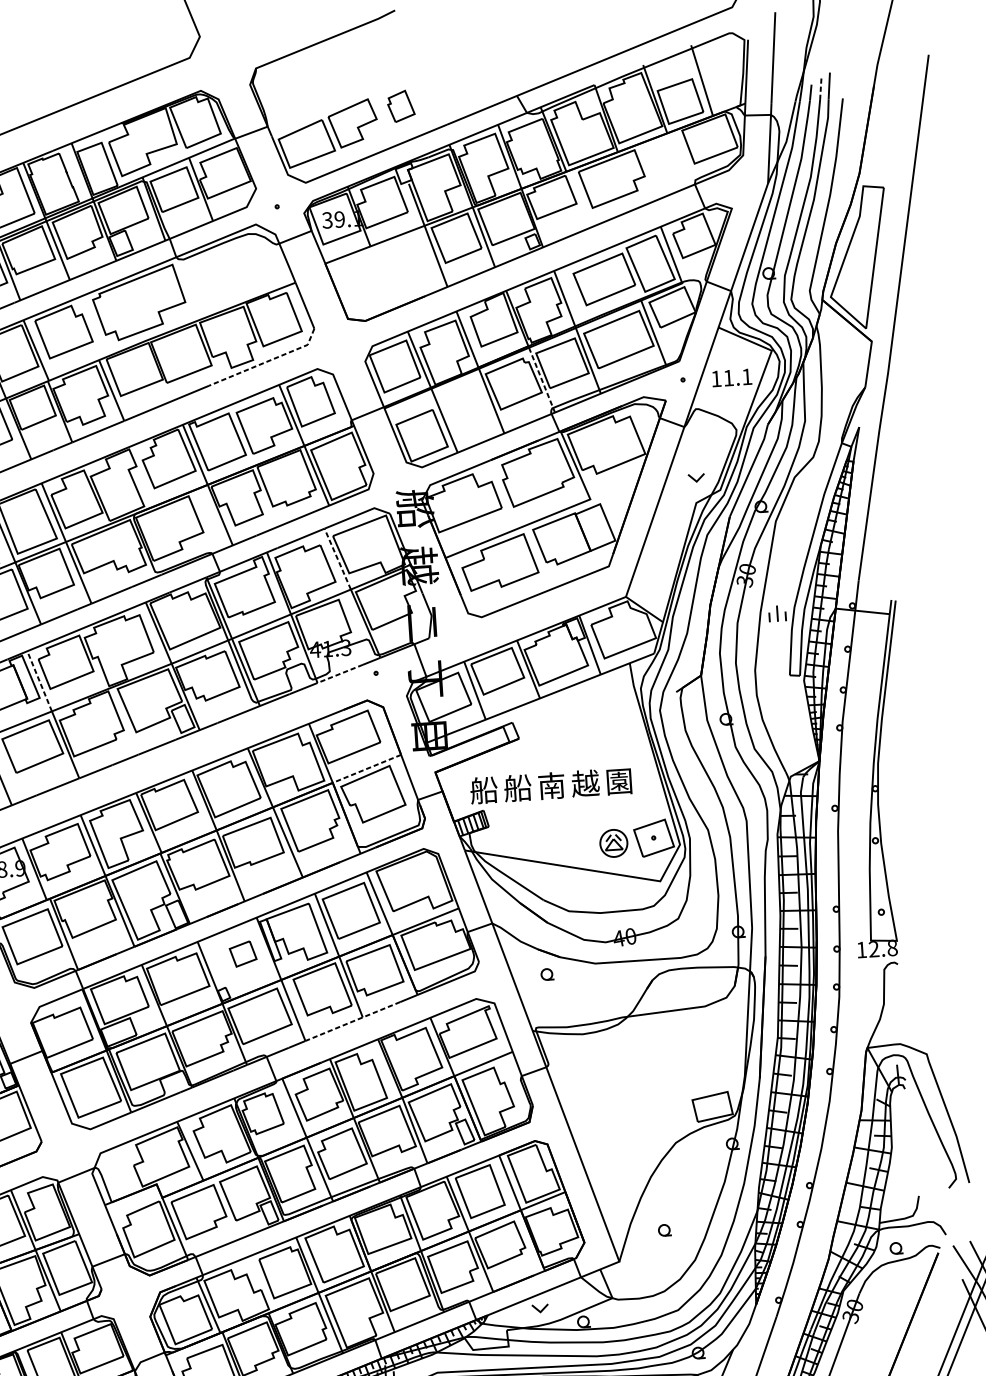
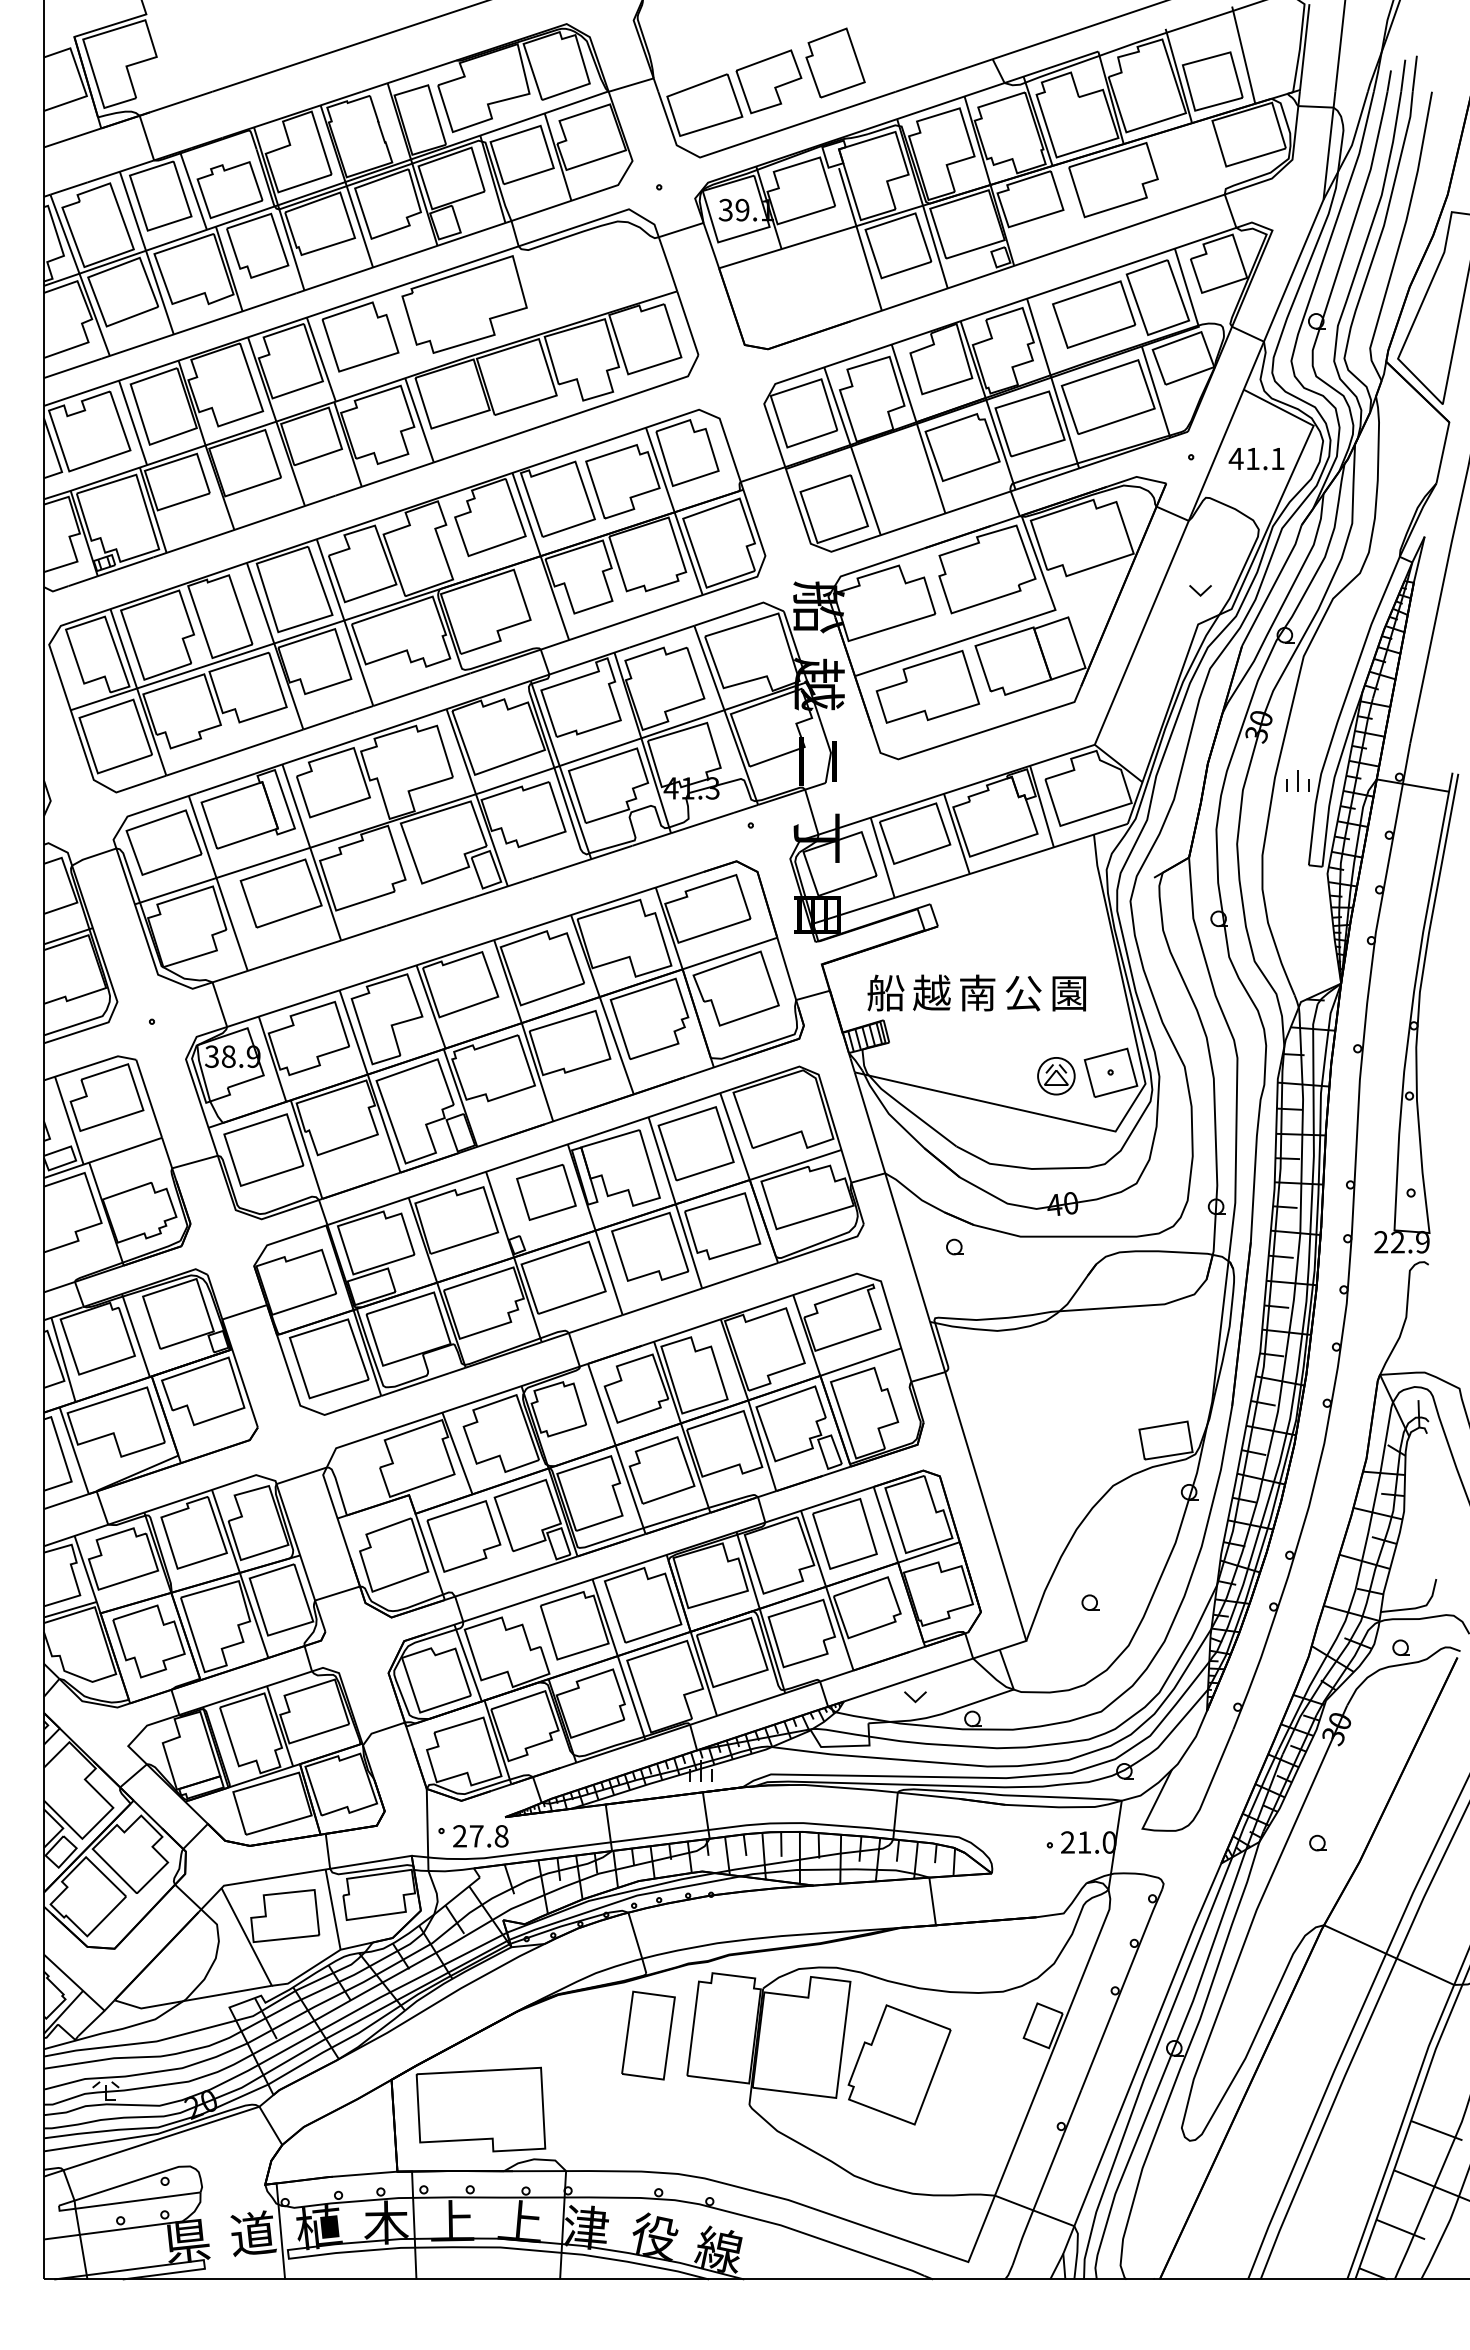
line: (821, 87) -> (1403, 75), dashed -> solid
part: (401, 106) -> (835, 62), size x1.67
line: (266, 361) -> (631, 395), dashed -> solid
text: (715, 378) -> (1235, 458), 11.1 -> 41.1
line: (542, 380) -> (1001, 445), dashed -> solid
line: (337, 558) -> (709, 667), dashed -> solid
line: (340, 674) -> (702, 823), dashed -> solid
line: (39, 681) -> (296, 806), dashed -> solid
line: (366, 768) -> (729, 953), dashed -> solid
text: (585, 783) -> (1023, 992), 越 -> 公
text: (517, 787) -> (931, 992), 船 -> 越
text: (876, 948) -> (1401, 1241), 12.8 -> 22.9
part: (243, 953) -> (546, 1191), size x1.67
line: (353, 1021) -> (689, 1292), dashed -> solid

